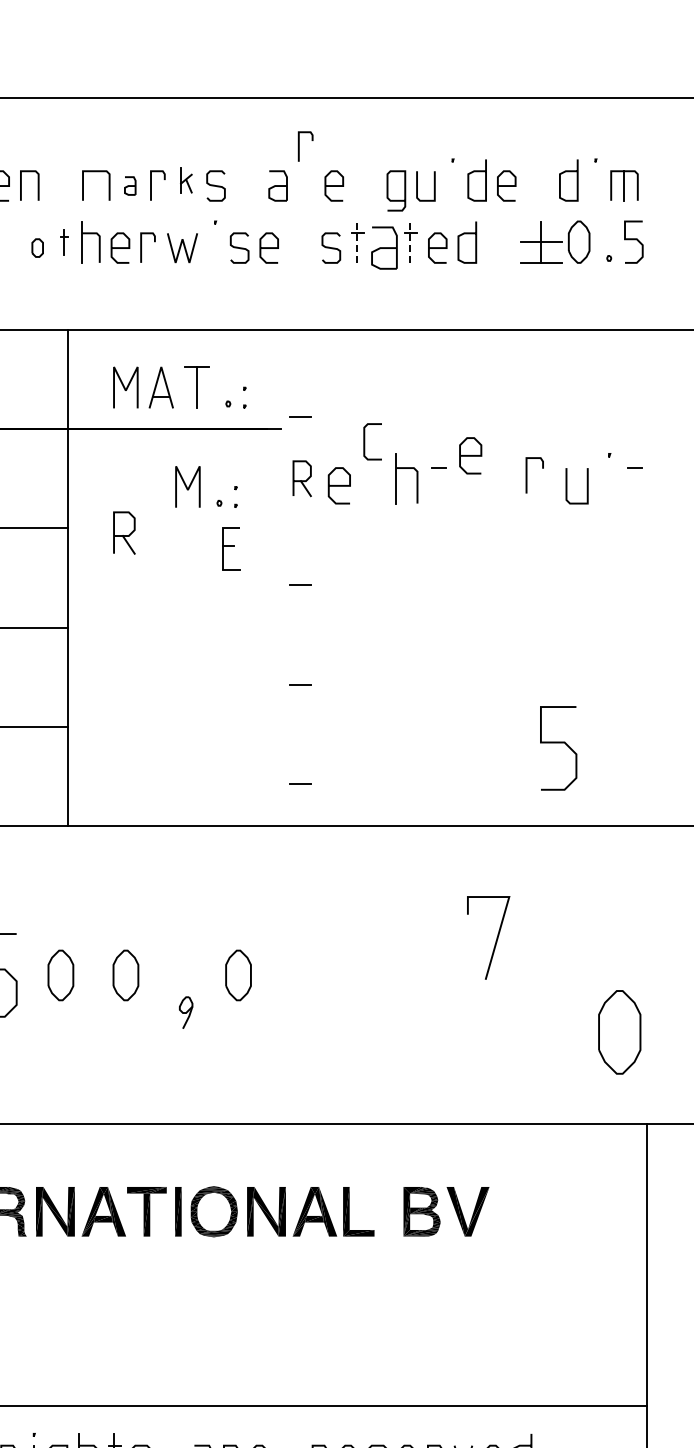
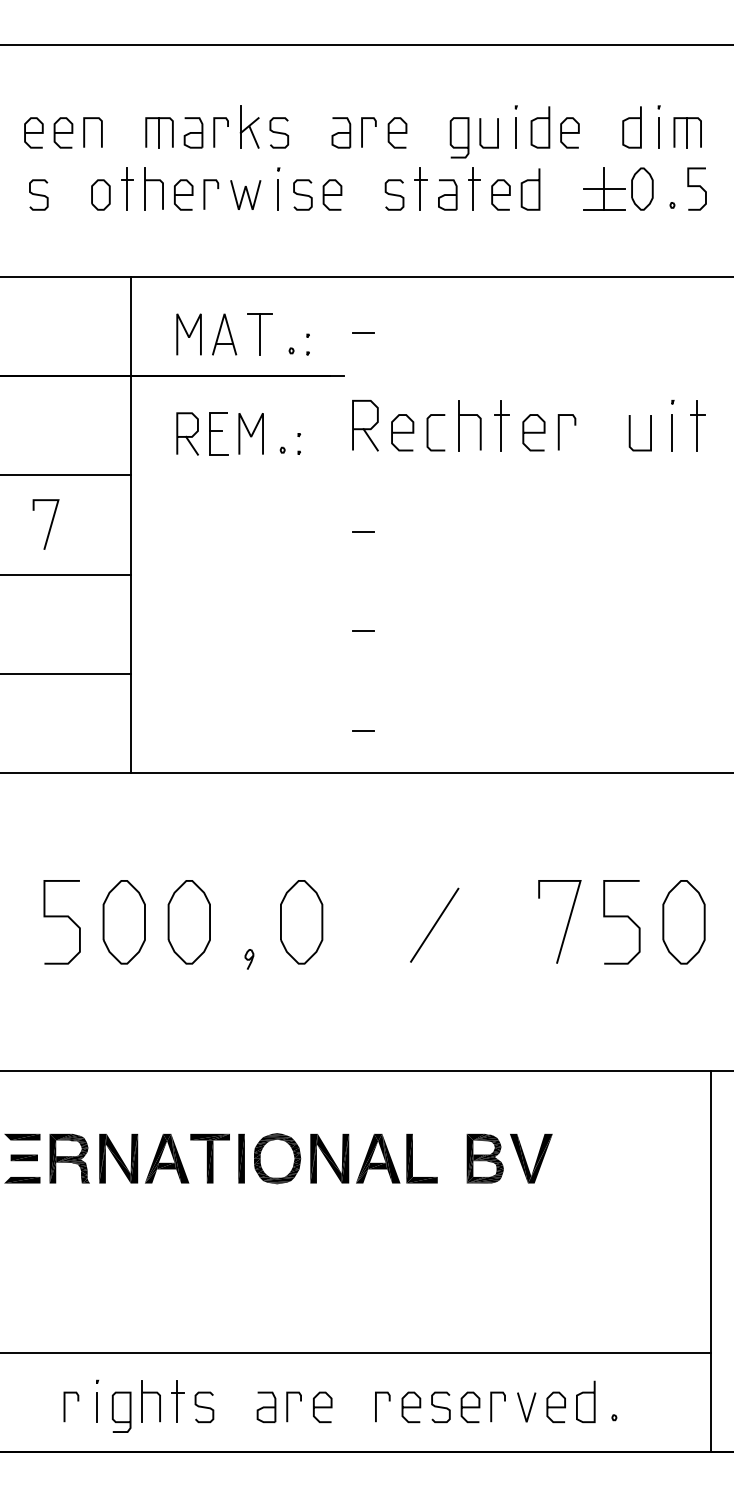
line: (299, 146) -> (362, 132), moved
part: (186, 179) -> (249, 126), size x1.67
line: (96, 185) -> (159, 132), added
part: (130, 185) -> (193, 132), size x1.67
line: (452, 185) -> (515, 132), added
line: (595, 185) -> (658, 132), added
part: (64, 241) -> (127, 188), size x1.67
line: (357, 242) -> (420, 189), dashed -> solid
line: (410, 242) -> (473, 189), dashed -> solid
part: (37, 247) -> (100, 194), size x1.67
line: (215, 247) -> (278, 194), added
part: (384, 247) -> (447, 194), size x0.71
line: (300, 415) -> (363, 332), moved
curve: (365, 441) -> (428, 432), moved
curve: (470, 455) -> (533, 432), moved
line: (527, 475) -> (559, 432), moved
part: (302, 478) -> (365, 425), size x1.43
line: (437, 478) -> (500, 425), added
line: (634, 478) -> (697, 425), added
line: (609, 485) -> (672, 432), added
part: (124, 532) -> (187, 433), moved
part: (231, 548) -> (218, 433), moved
curve: (558, 743) -> (621, 917), moved
line: (496, 938) -> (567, 922), moved
part: (60, 975) -> (123, 922), size x1.67
part: (125, 975) -> (188, 922), size x1.67
part: (238, 975) -> (301, 922), size x1.67
line: (371, 977) -> (434, 924), added
part: (186, 1012) -> (249, 959), size x0.62
part: (619, 1032) -> (683, 922), moved

